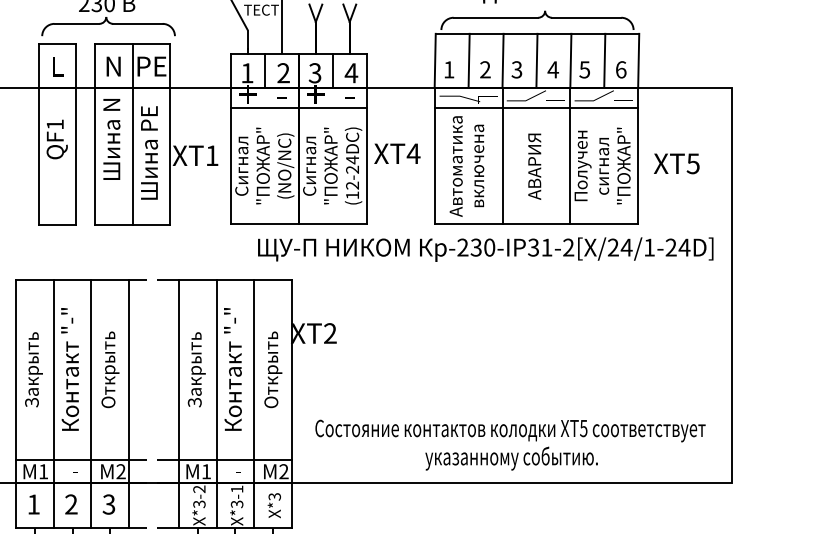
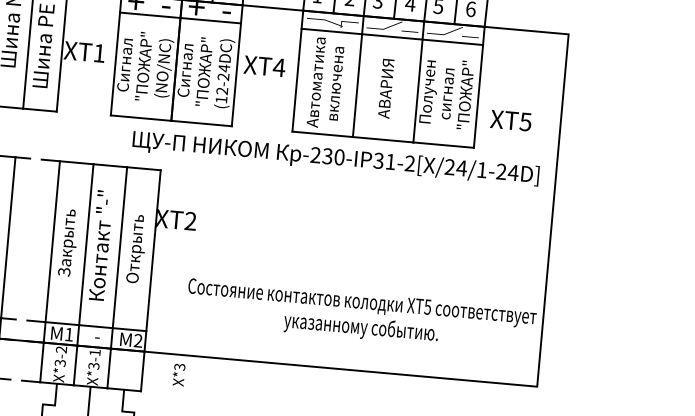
text: (676, 163) -> (510, 120), moved
text: (510, 444) -> (361, 315), moved
text: (273, 505) -> (178, 374), moved

